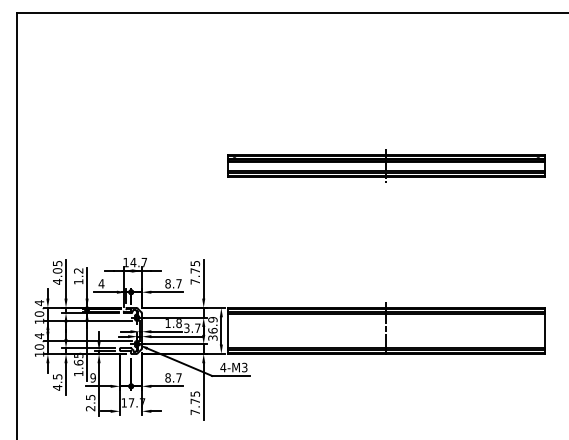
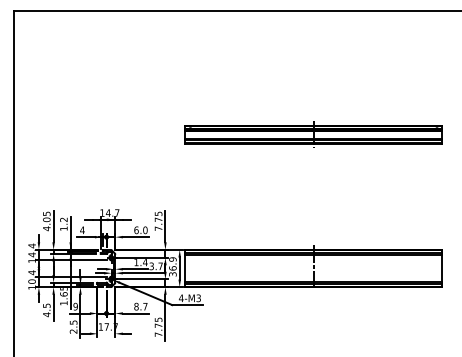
text: (173, 283) -> (140, 230), 8.7 -> 6.0
text: (39, 314) -> (32, 255), 10.4 -> 14.4
text: (179, 323) -> (145, 262), 1.8 -> 1.4

